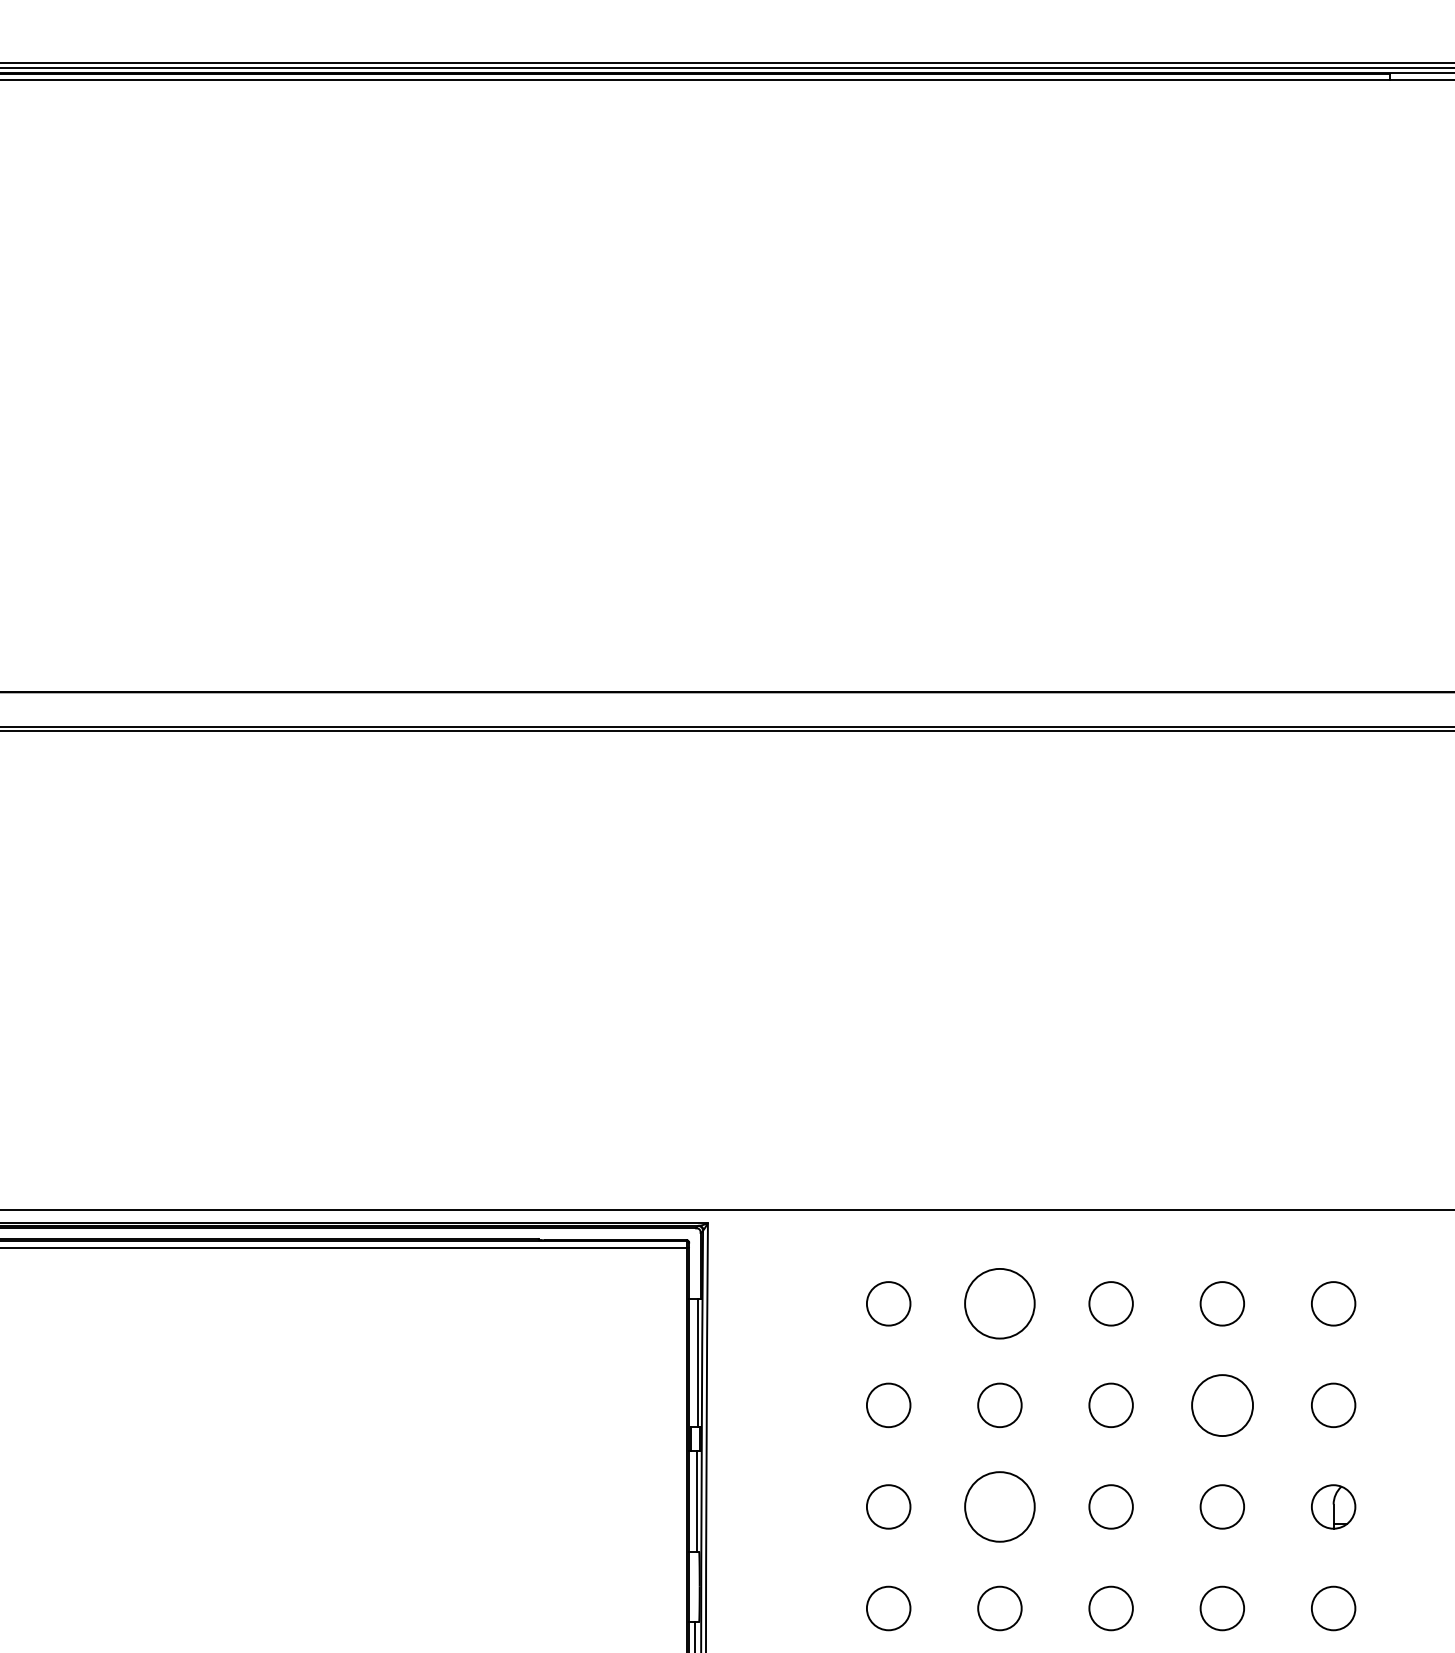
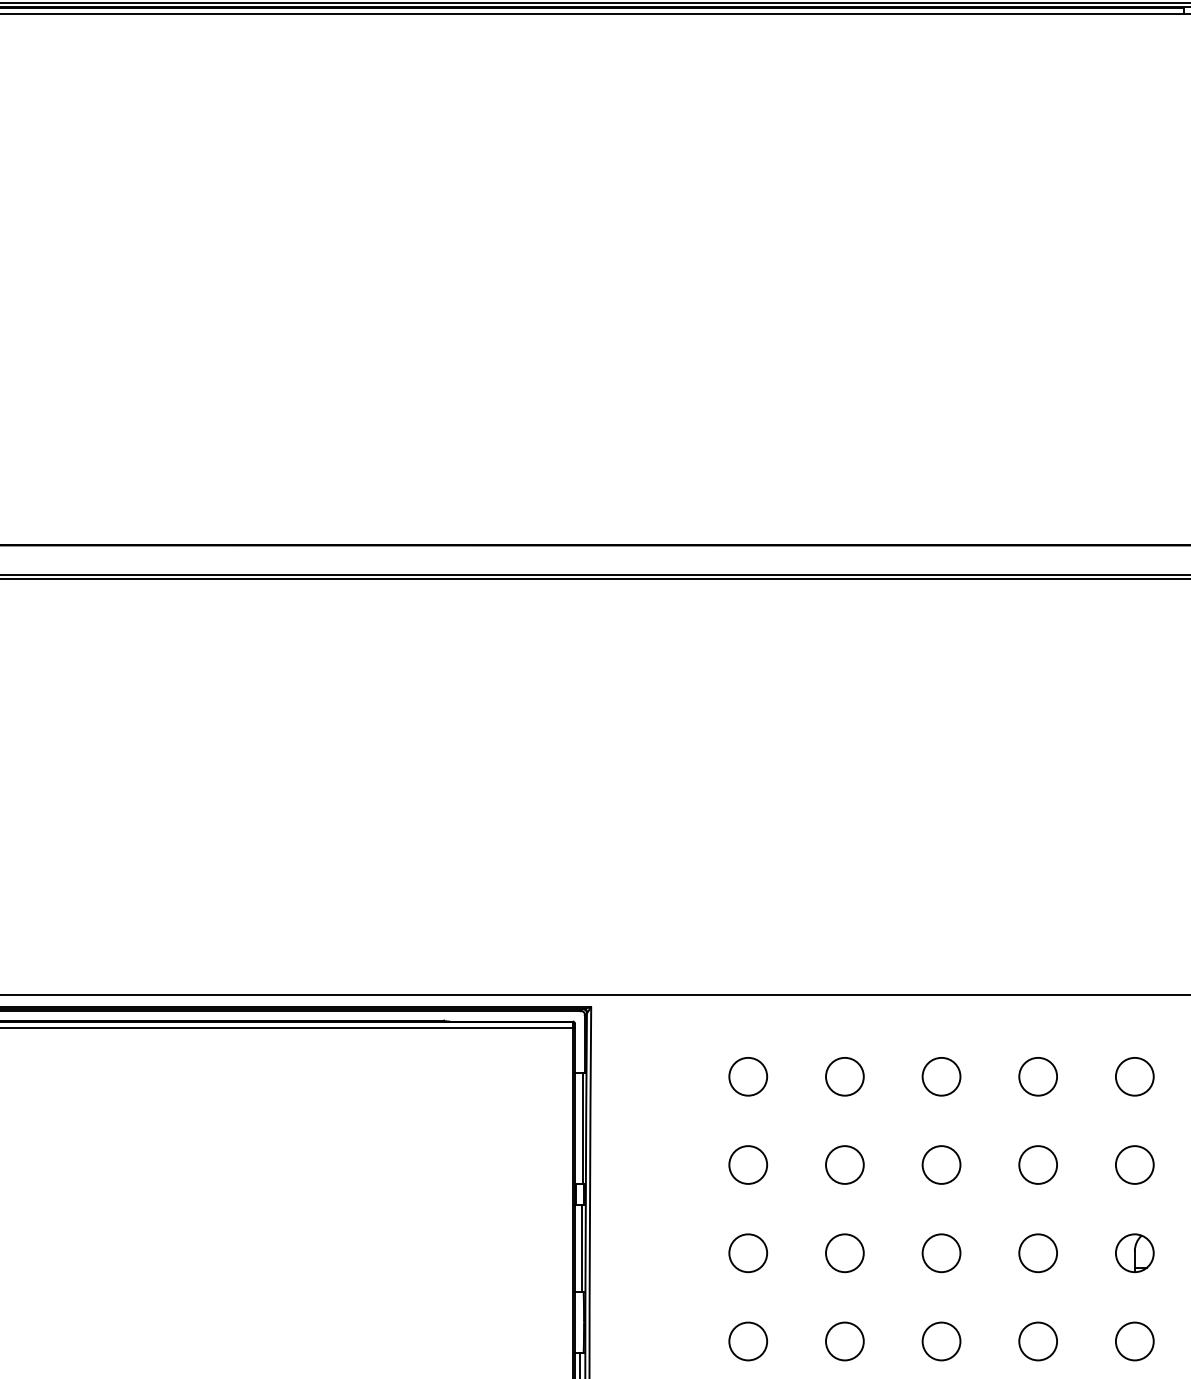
circle: (999, 1303) -> (844, 1076), size x0.62
circle: (1221, 1404) -> (1037, 1164), size x0.71
circle: (999, 1506) -> (844, 1252), size x0.62

